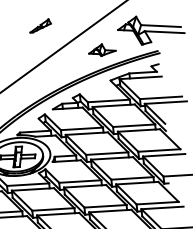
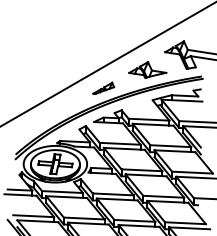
part: (40, 25) -> (103, 87), moved
part: (101, 49) -> (147, 69), size x1.43

